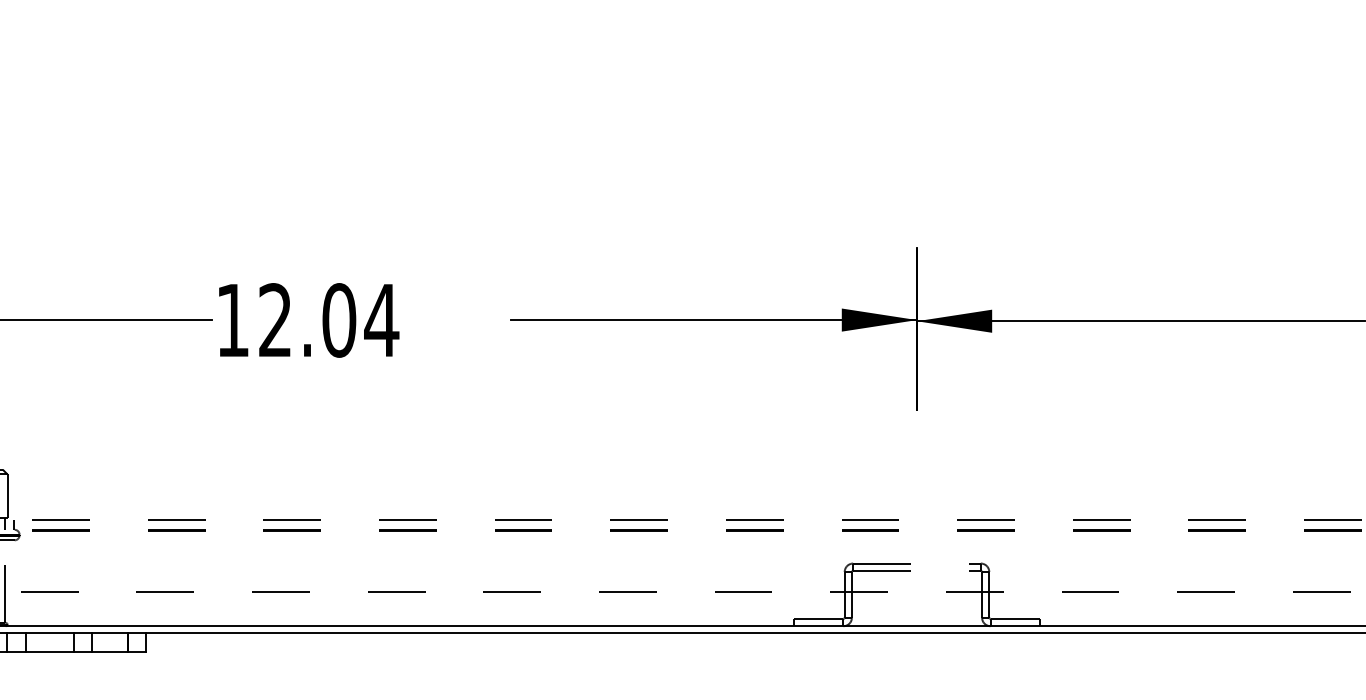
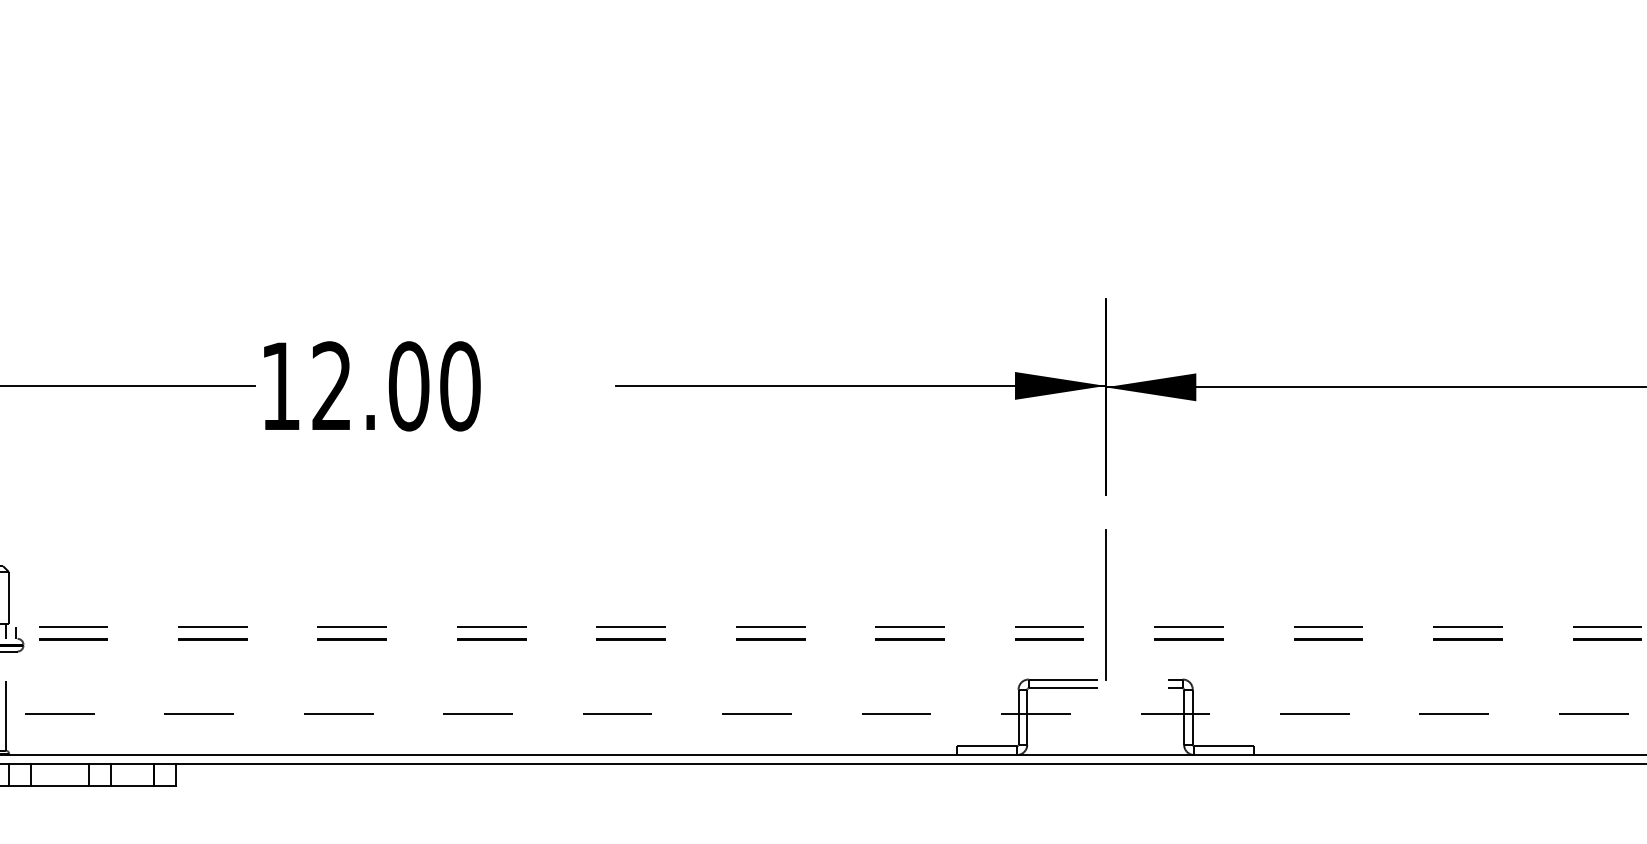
text: (381, 320) -> (459, 386), 12.04 -> 12.00
line: (917, 501) -> (1106, 604), added

